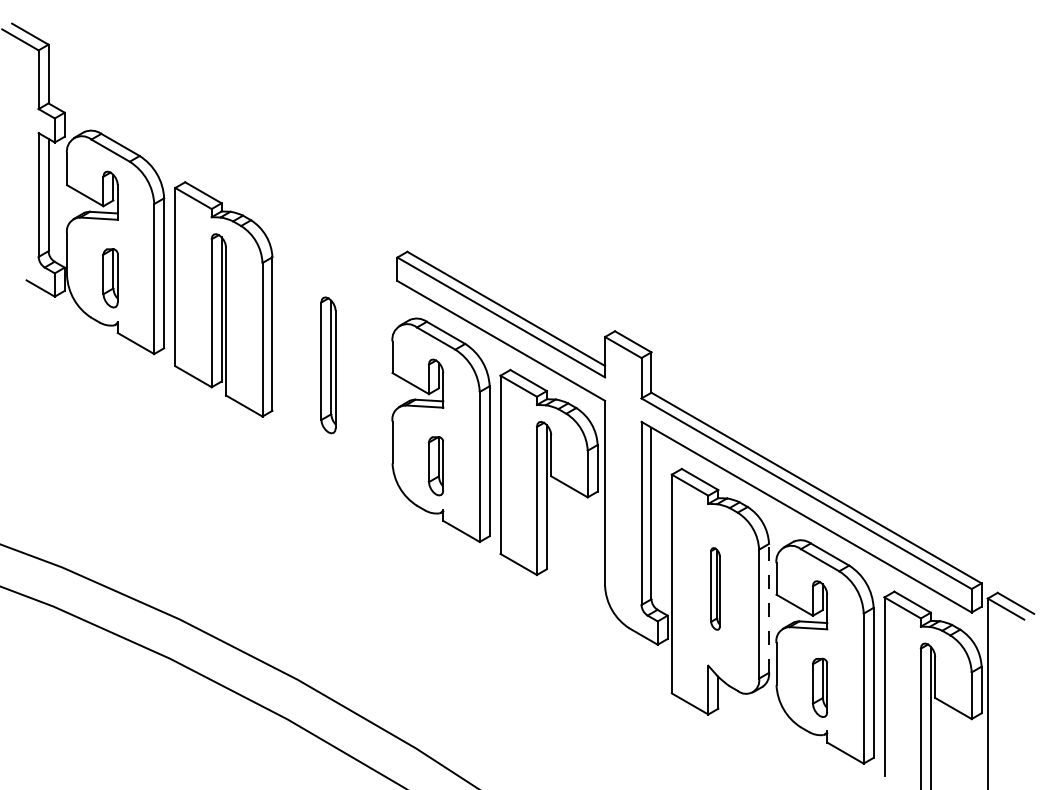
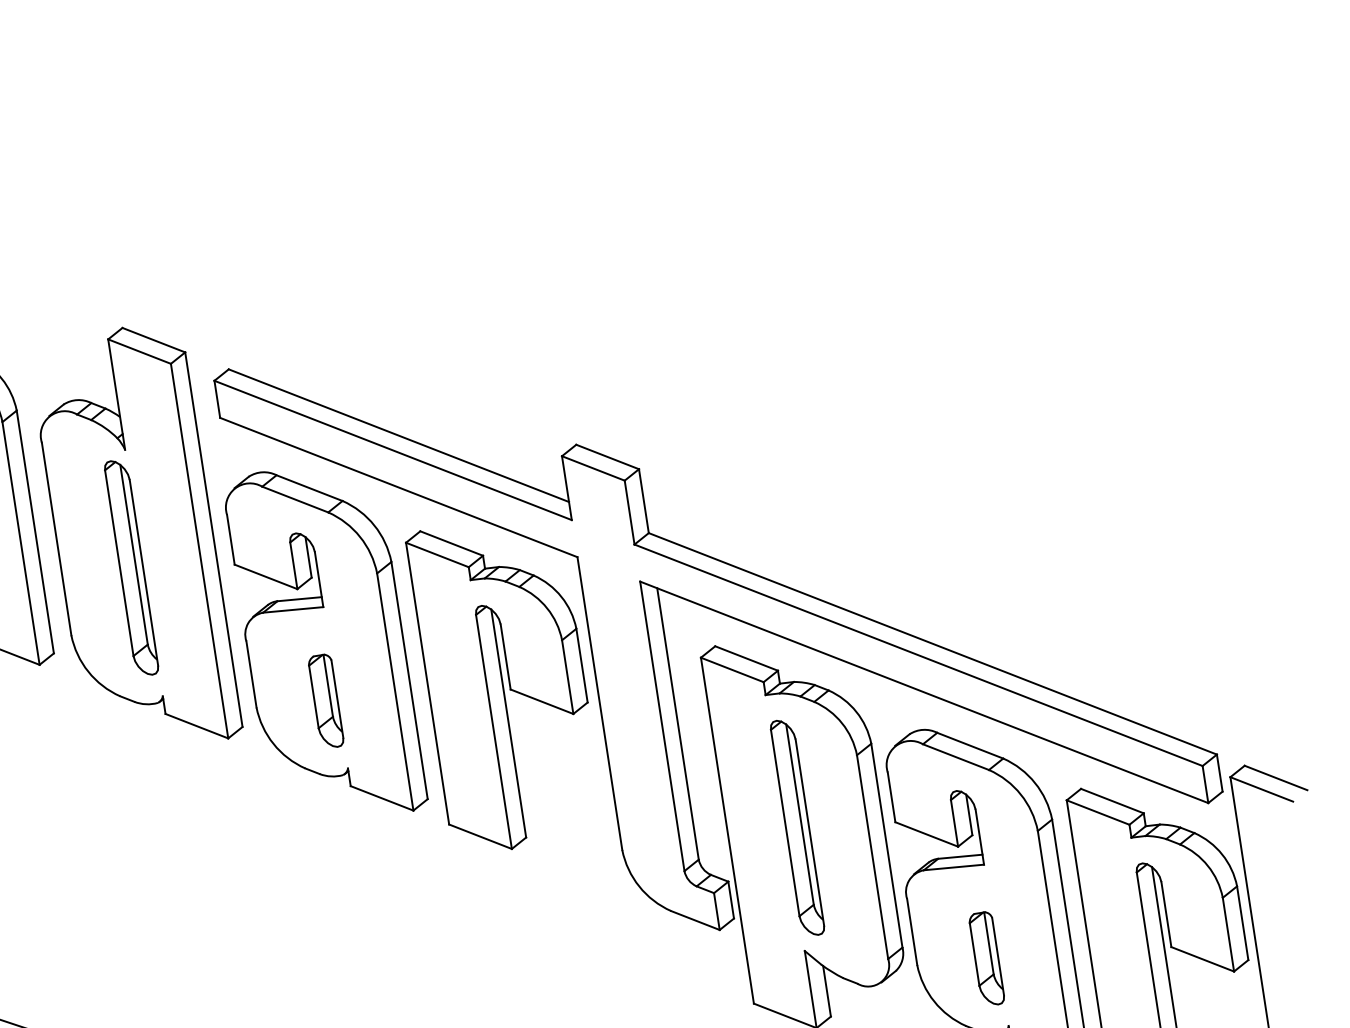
part: (333, 347) -> (135, 538), added
part: (715, 588) -> (797, 827), size x1.67
line: (769, 607) -> (887, 844), dashed -> solid

